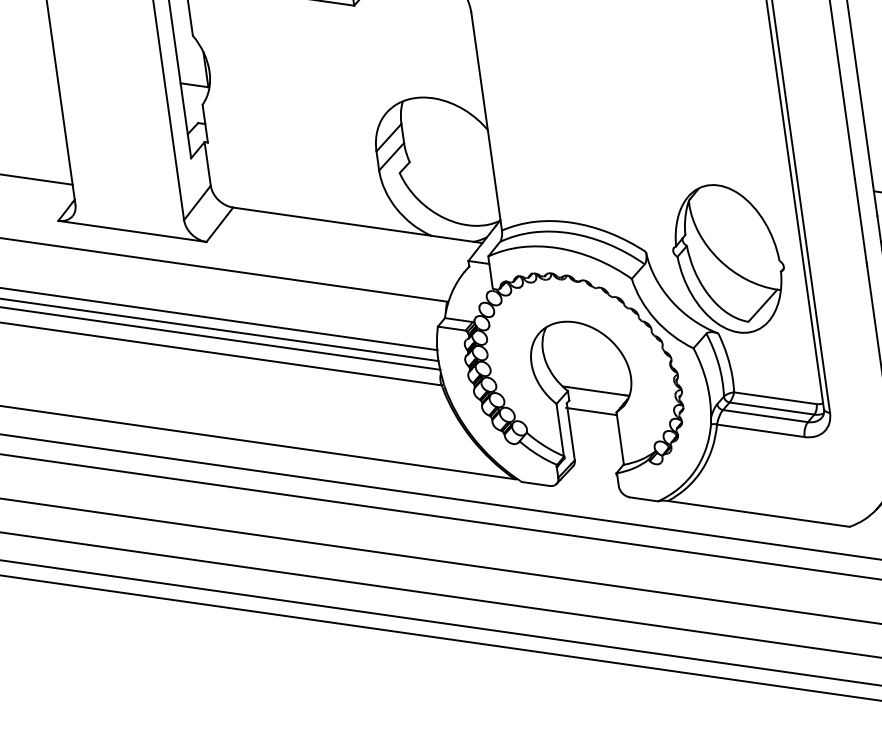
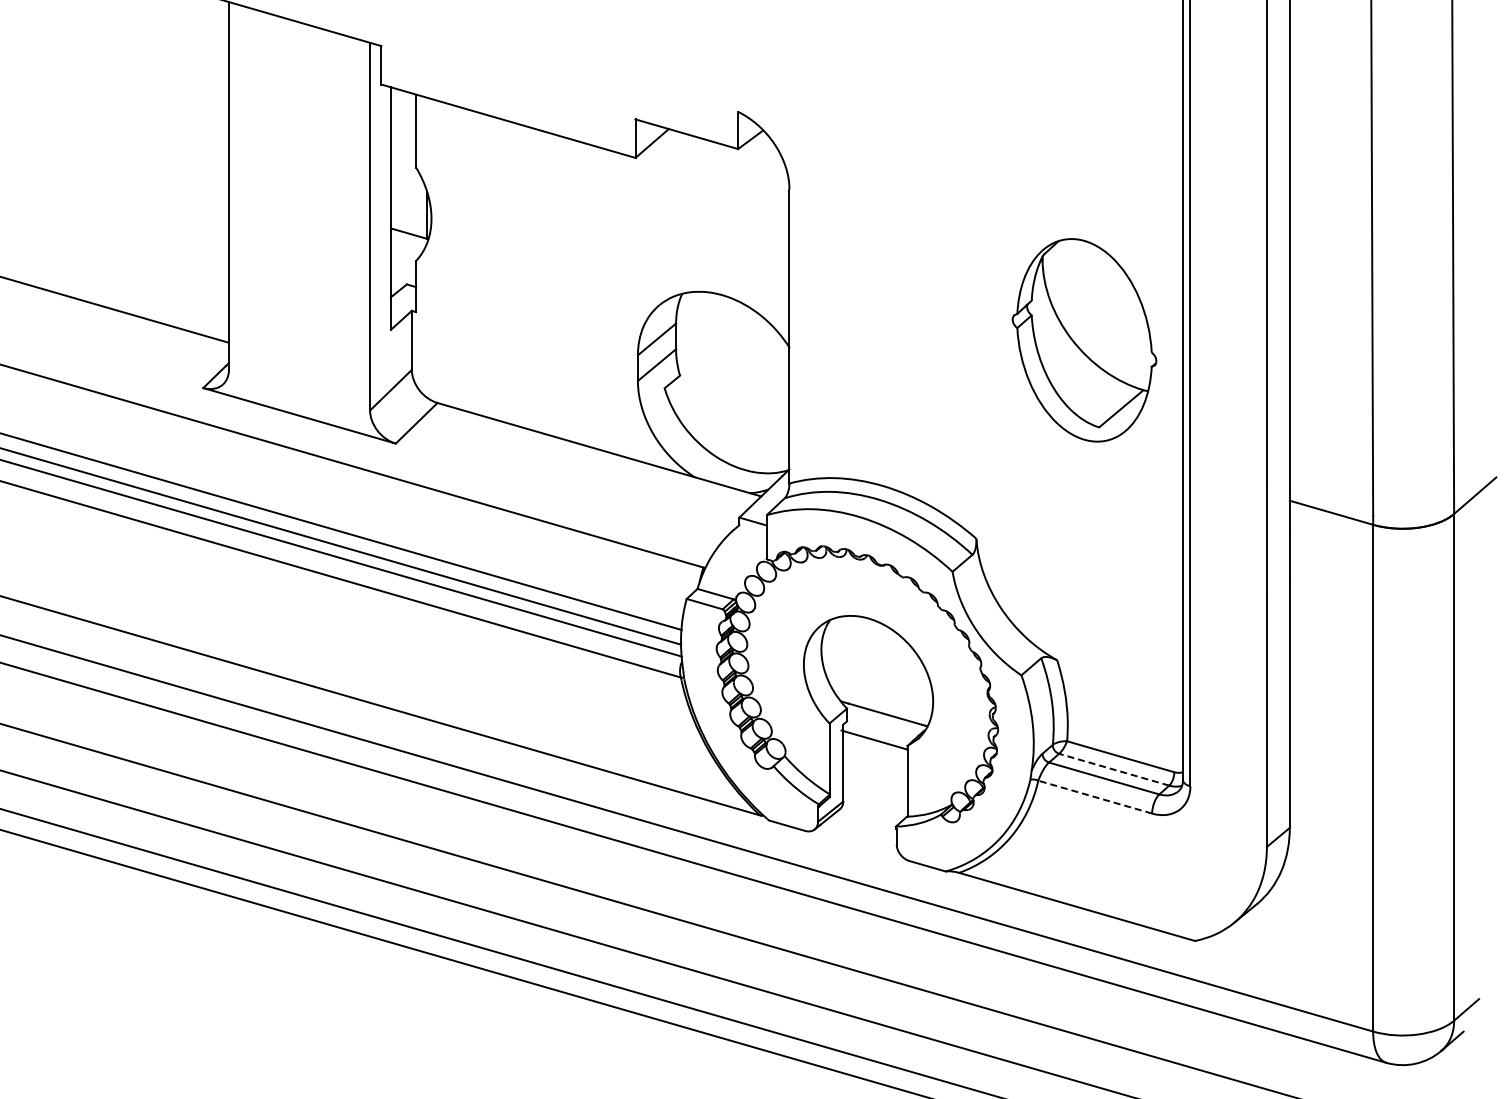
part: (728, 259) -> (1084, 340), moved
line: (771, 408) -> (1113, 769), solid -> dashed
line: (760, 431) -> (1094, 797), solid -> dashed

